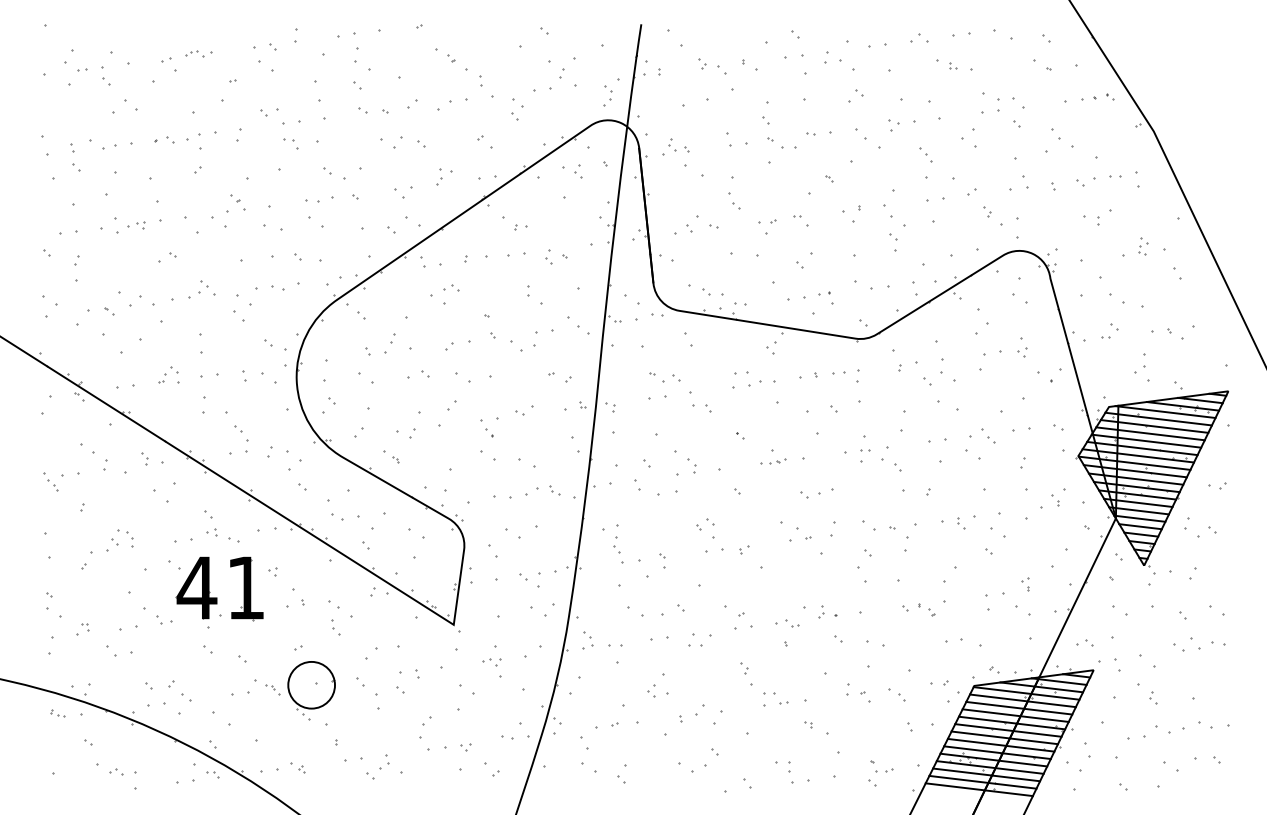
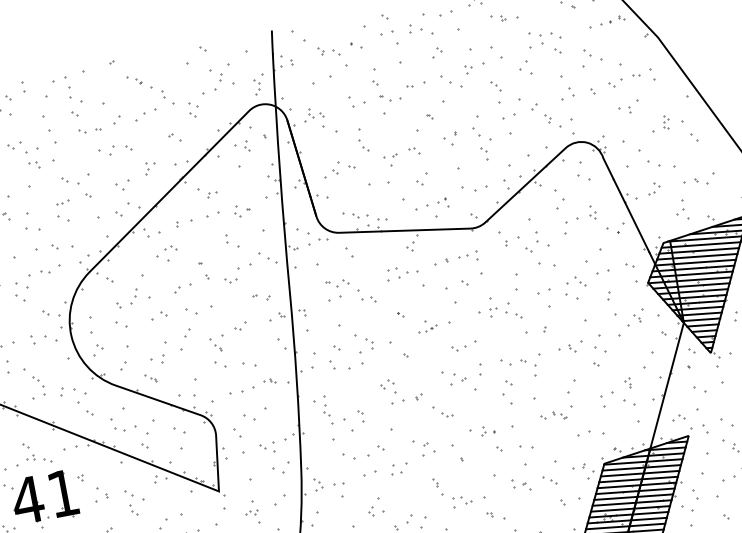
part: (319, 199) -> (62, 201), size x0.62
part: (523, 346) -> (231, 280), size x0.62
part: (549, 490) -> (269, 380), size x0.62
part: (792, 623) -> (447, 414), moved

